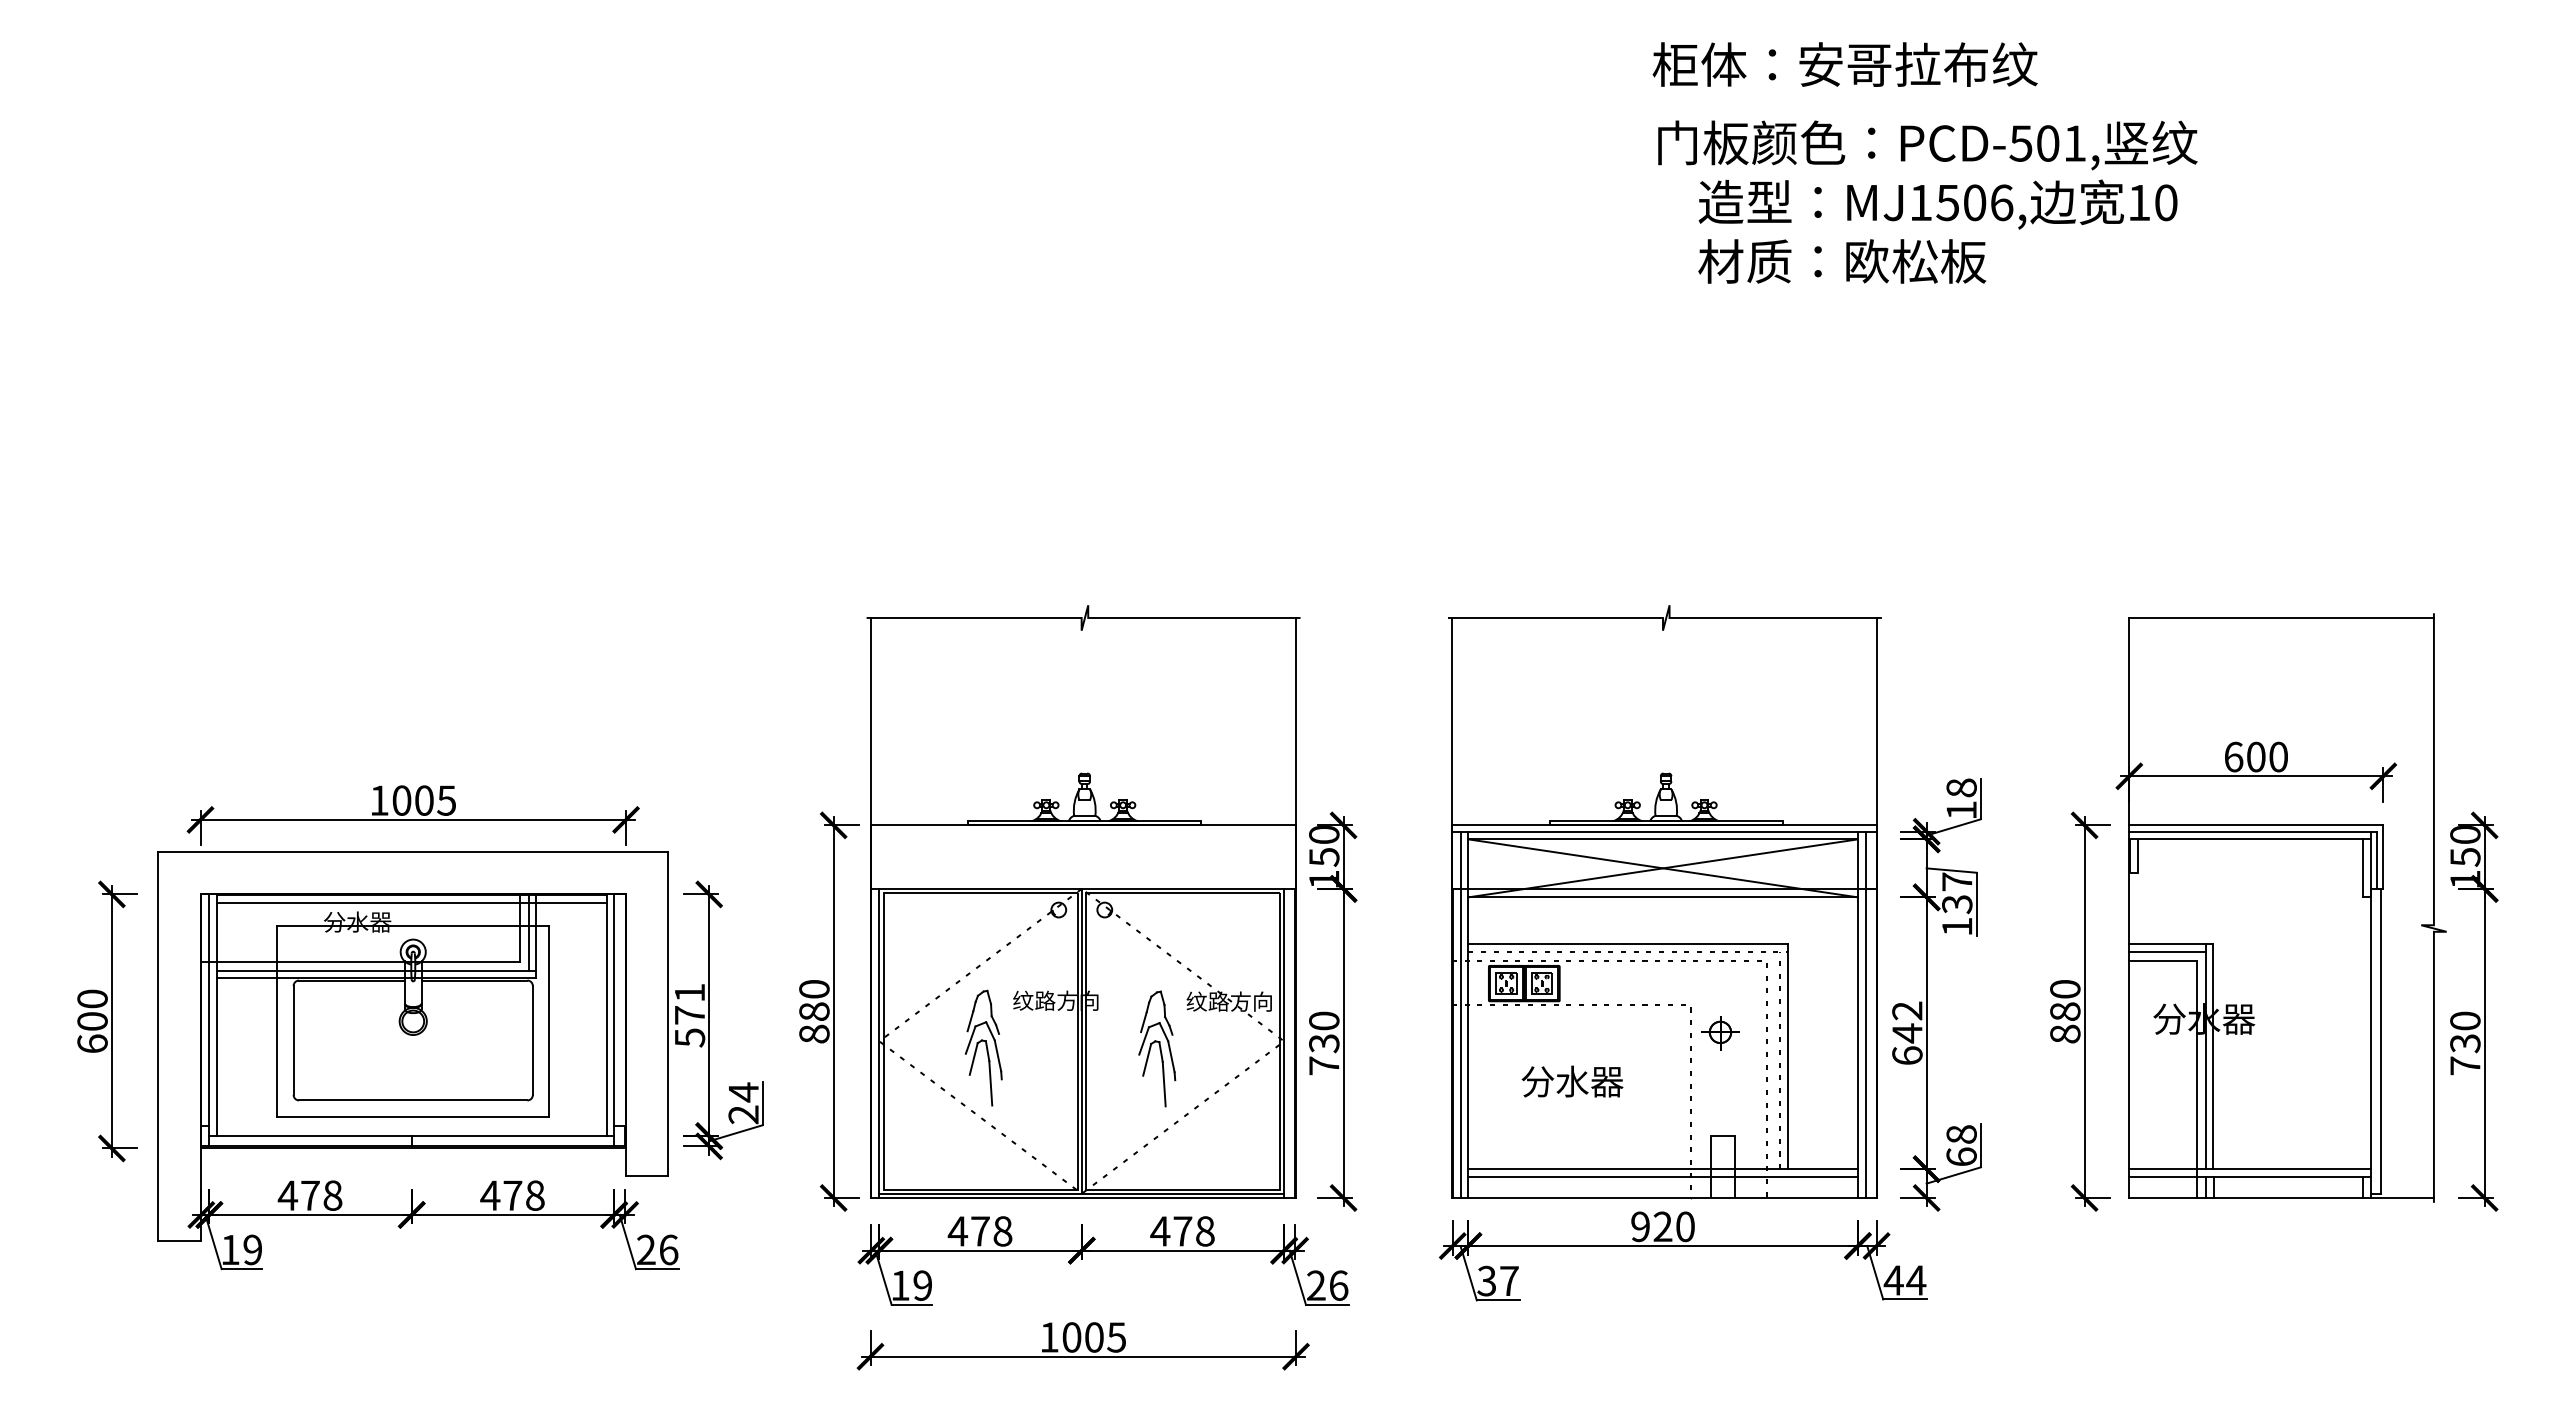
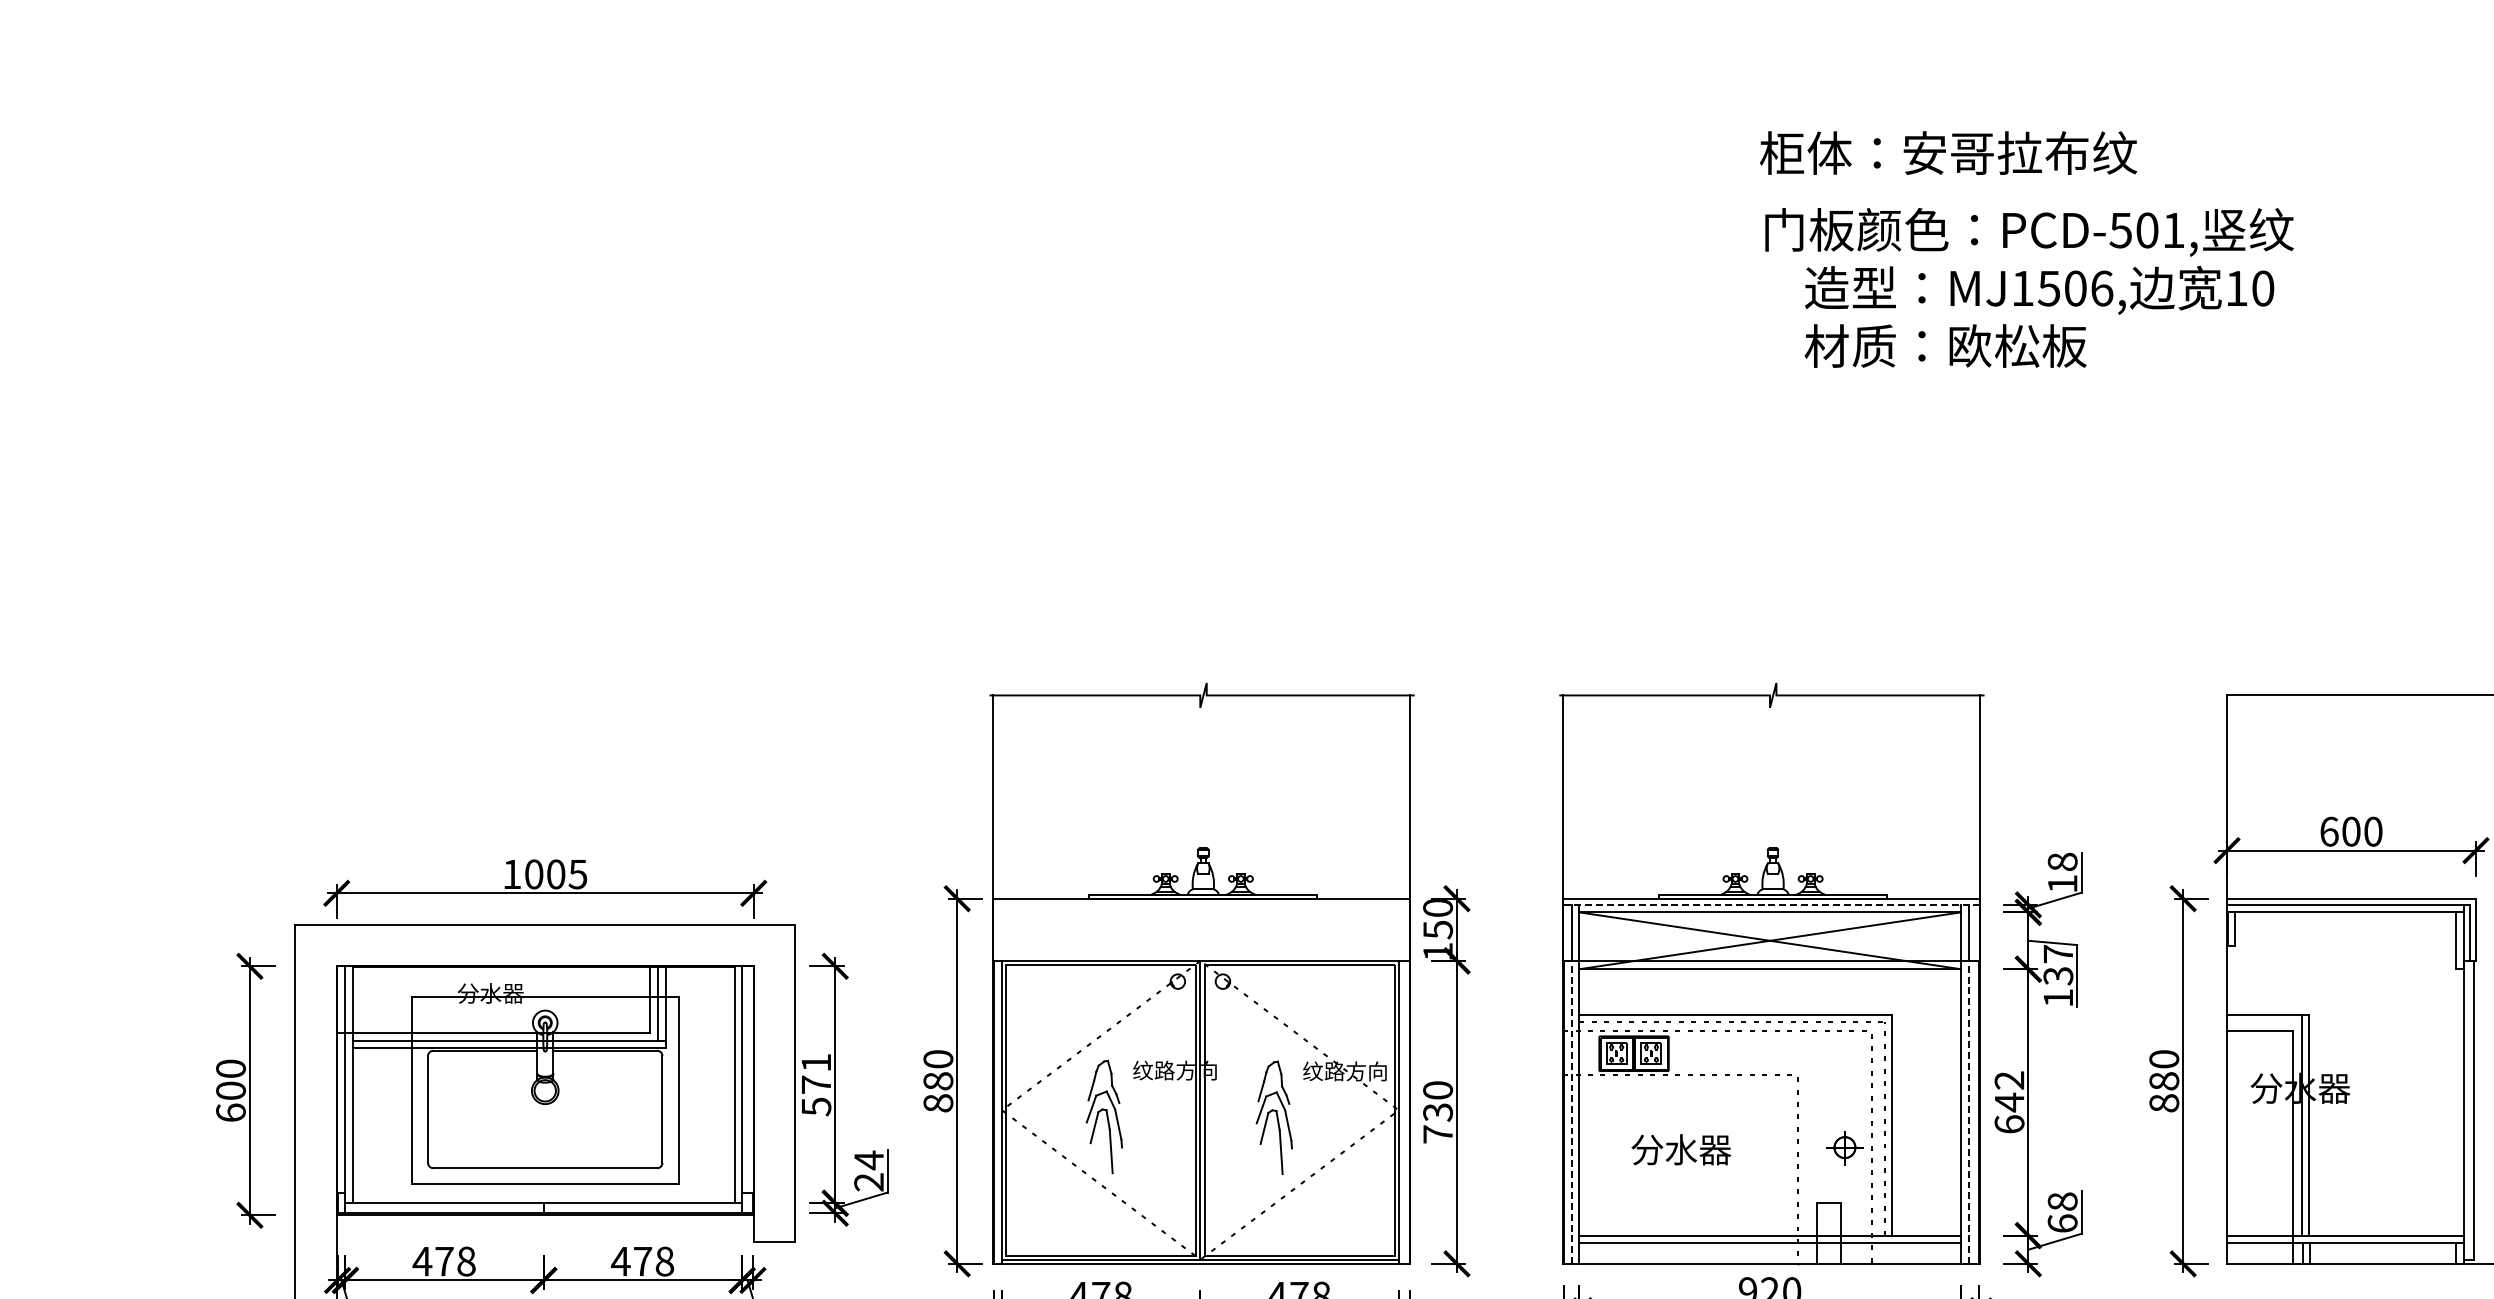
line: (1664, 831) -> (1771, 904), solid -> dashed
line: (411, 902) -> (543, 974), removed
line: (2167, 951) -> (2264, 1022), removed
part: (1720, 1033) -> (1844, 1148), moved
line: (1460, 1043) -> (1571, 1112), solid -> dashed
line: (1865, 1043) -> (1968, 1112), solid -> dashed

